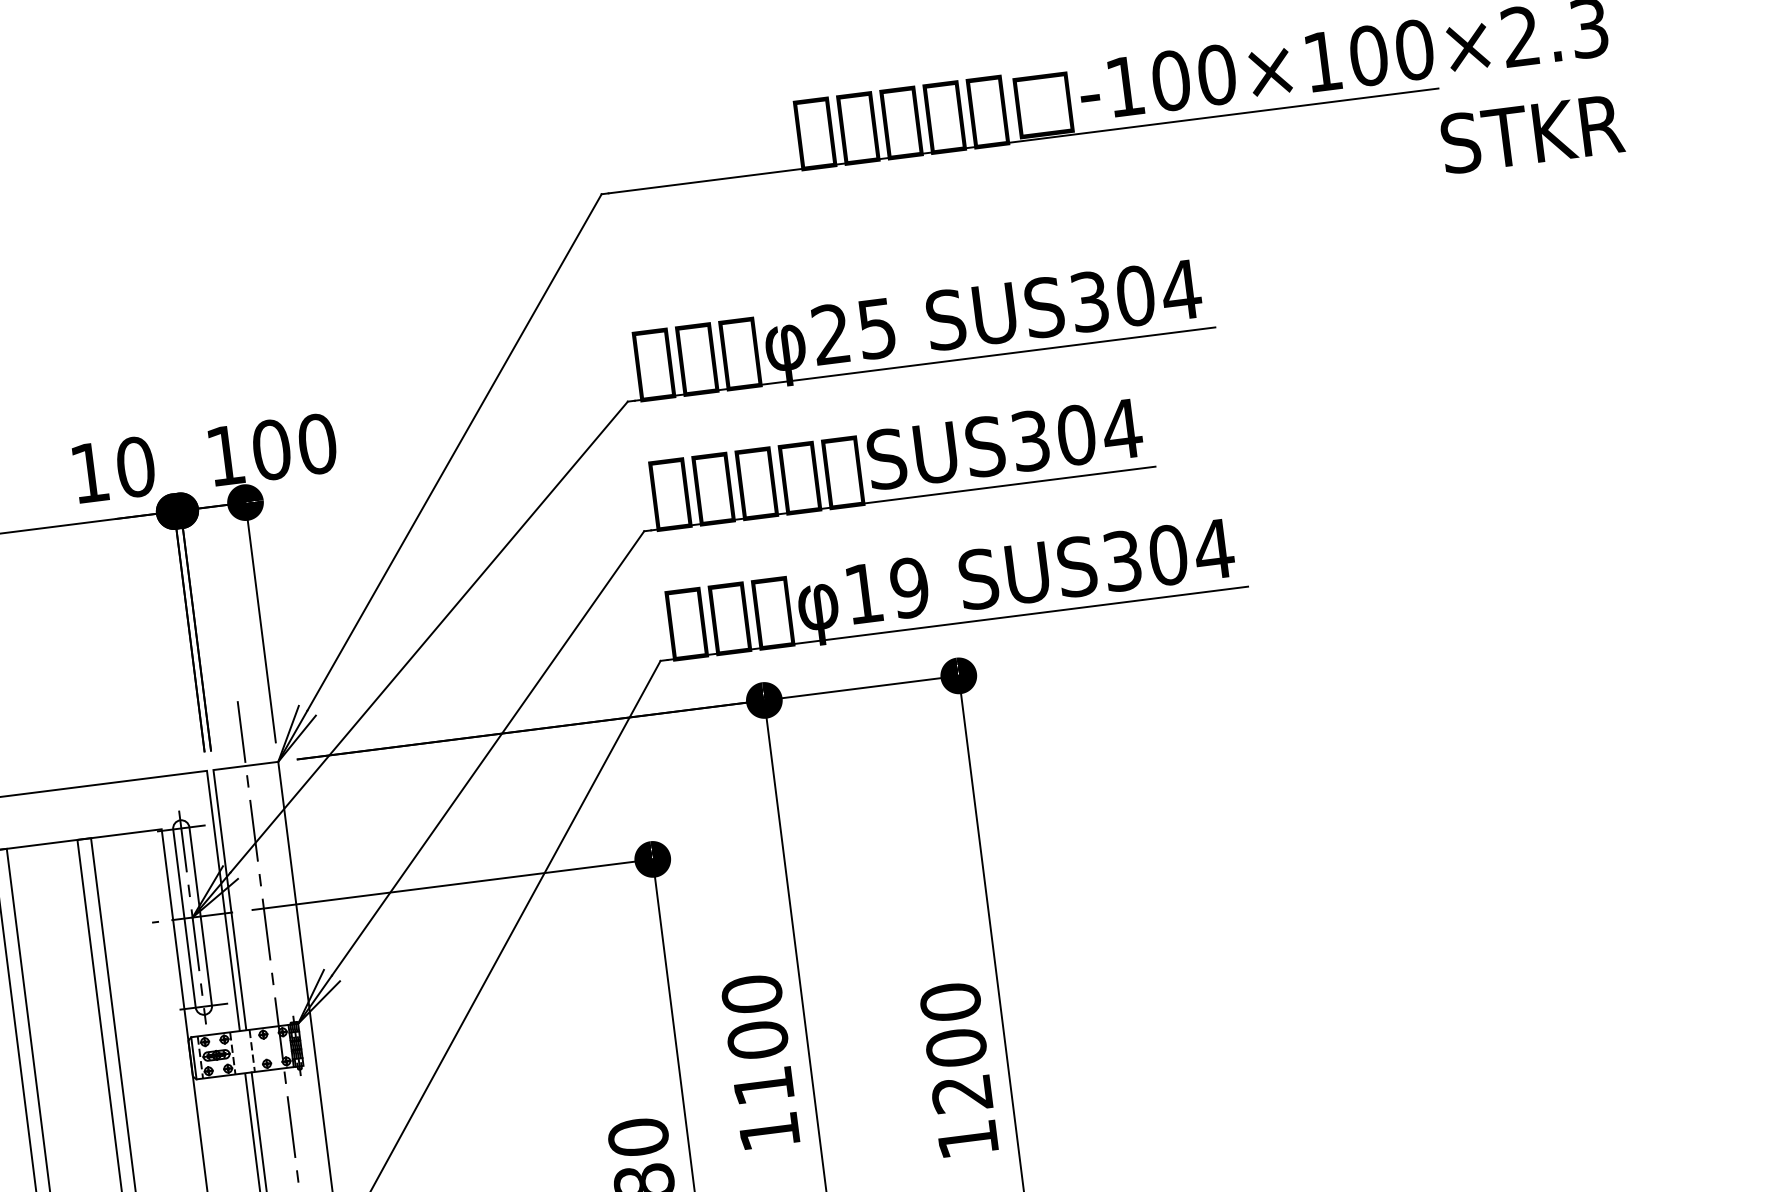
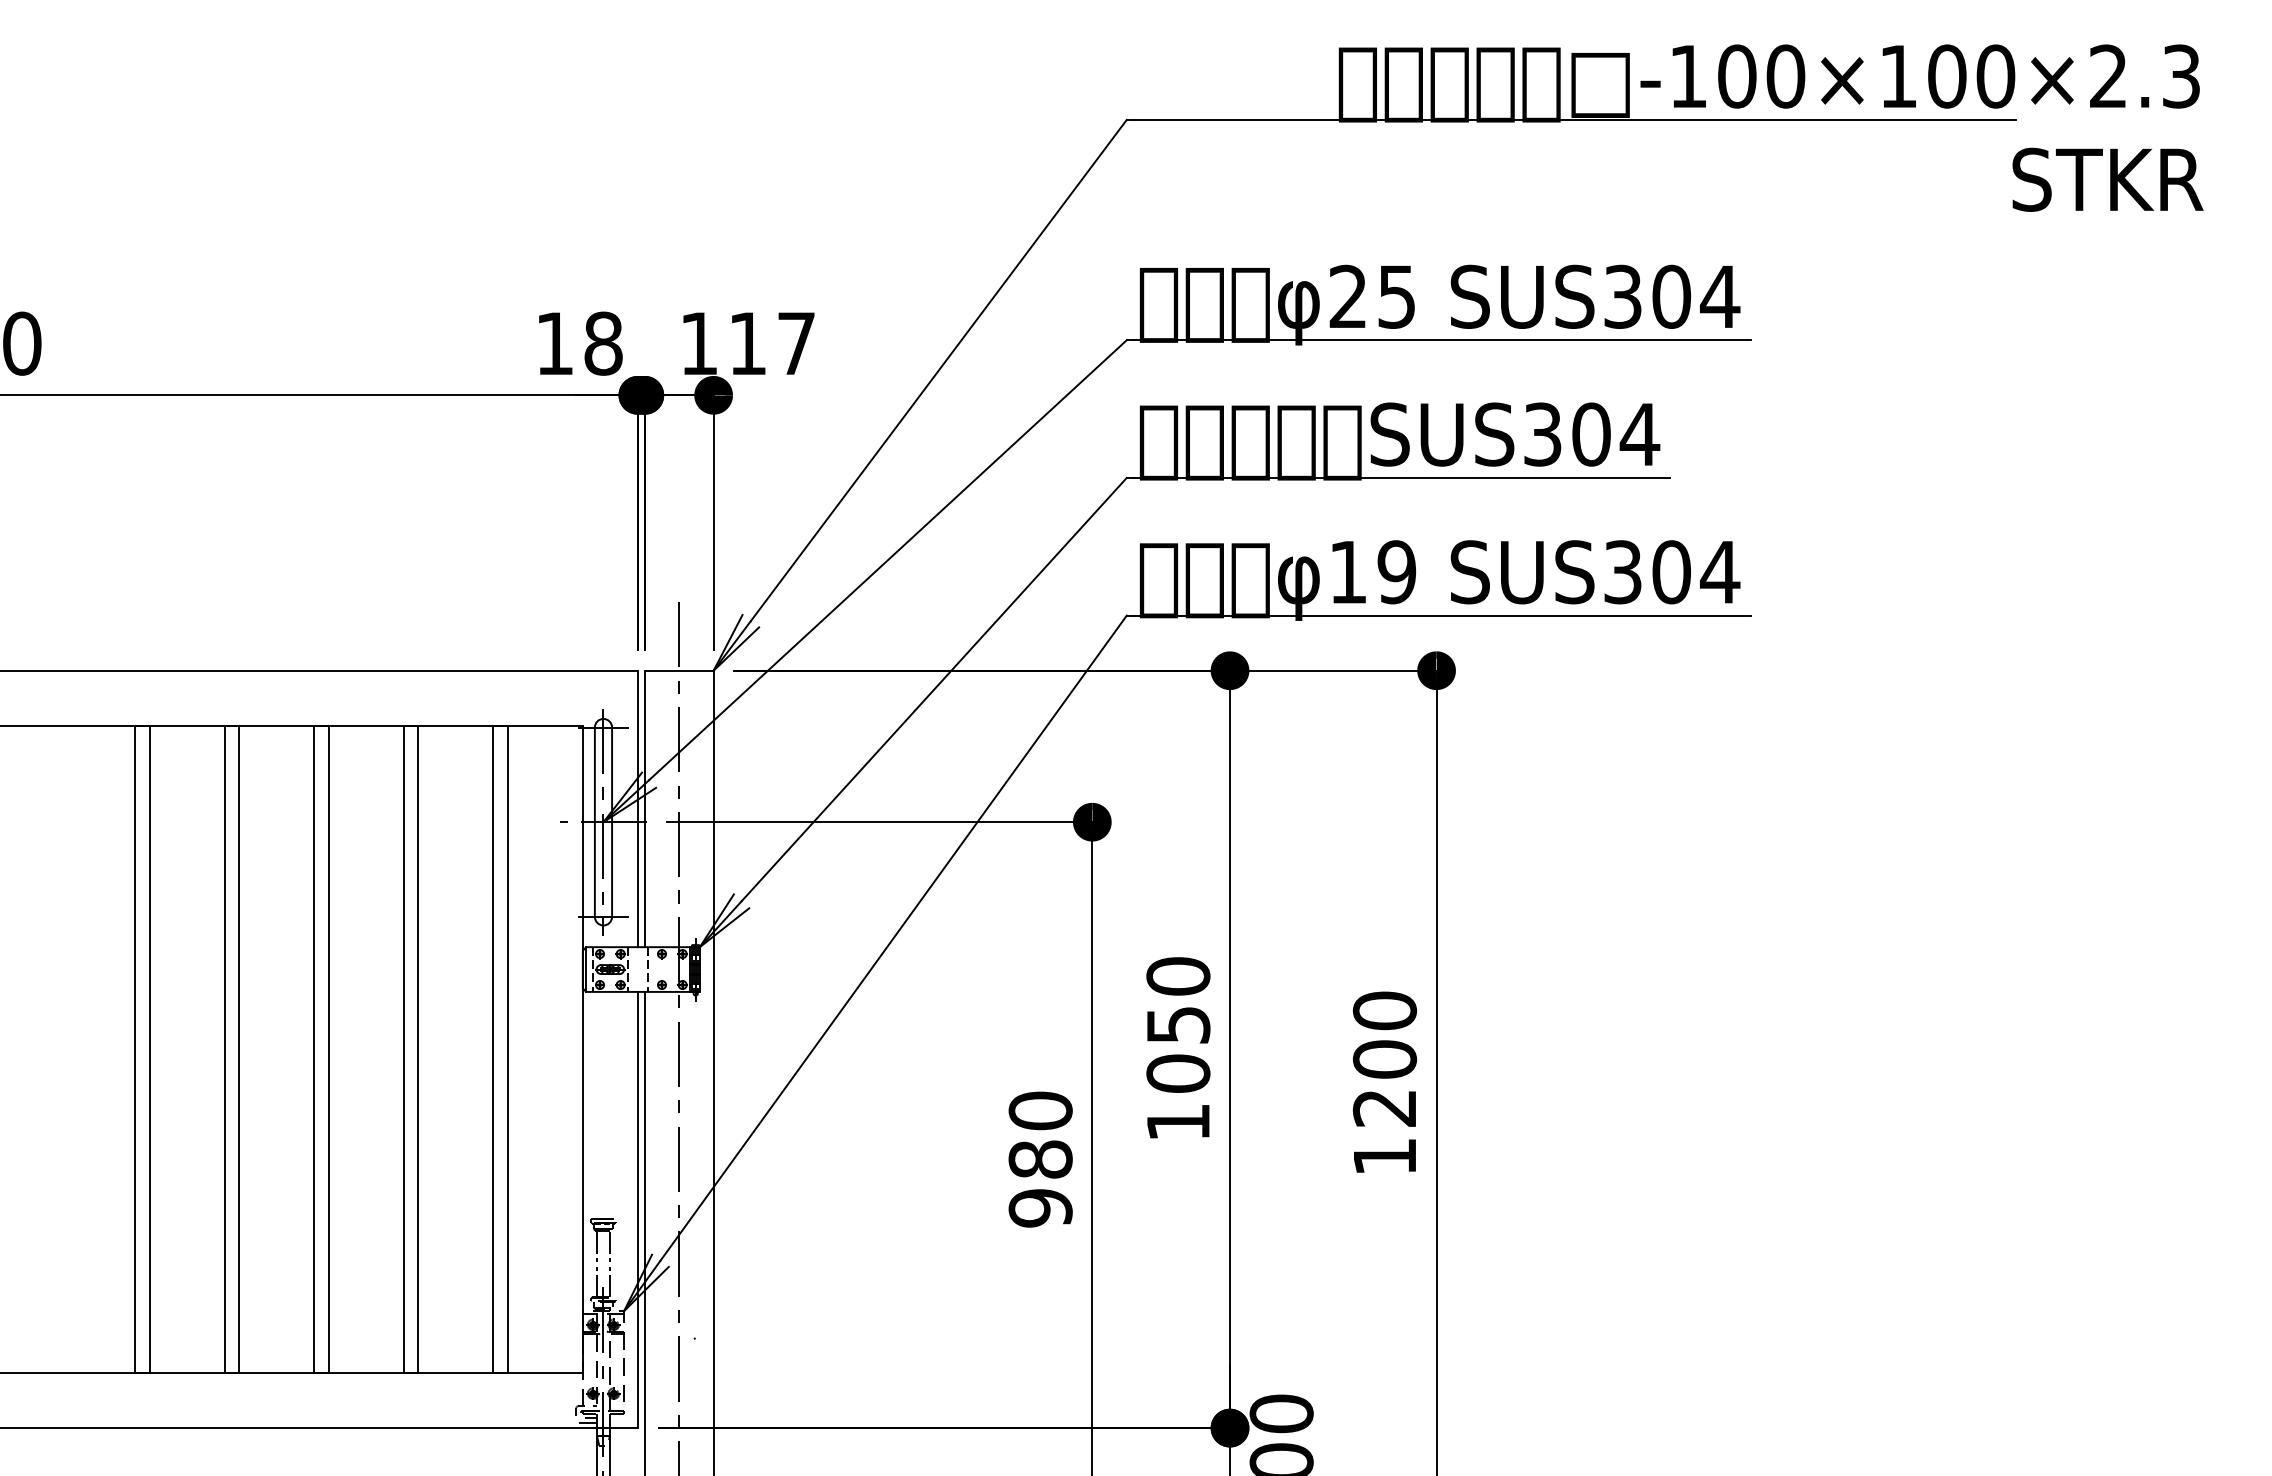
text: (293, 446) -> (771, 343), 100 -> 117
text: (135, 466) -> (603, 343), 10 -> 18
text: (760, 1062) -> (1178, 1048), 1100 -> 1050

